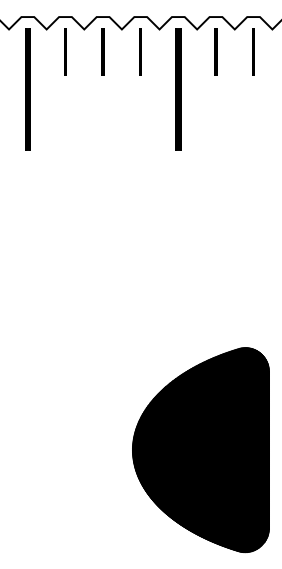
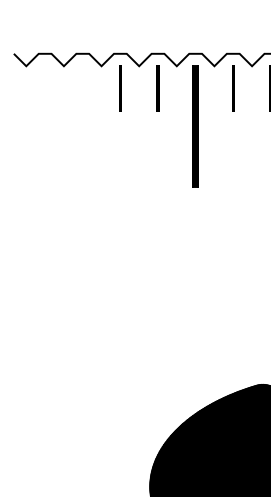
line: (65, 51) -> (82, 88), removed
part: (27, 89) -> (44, 126), removed

